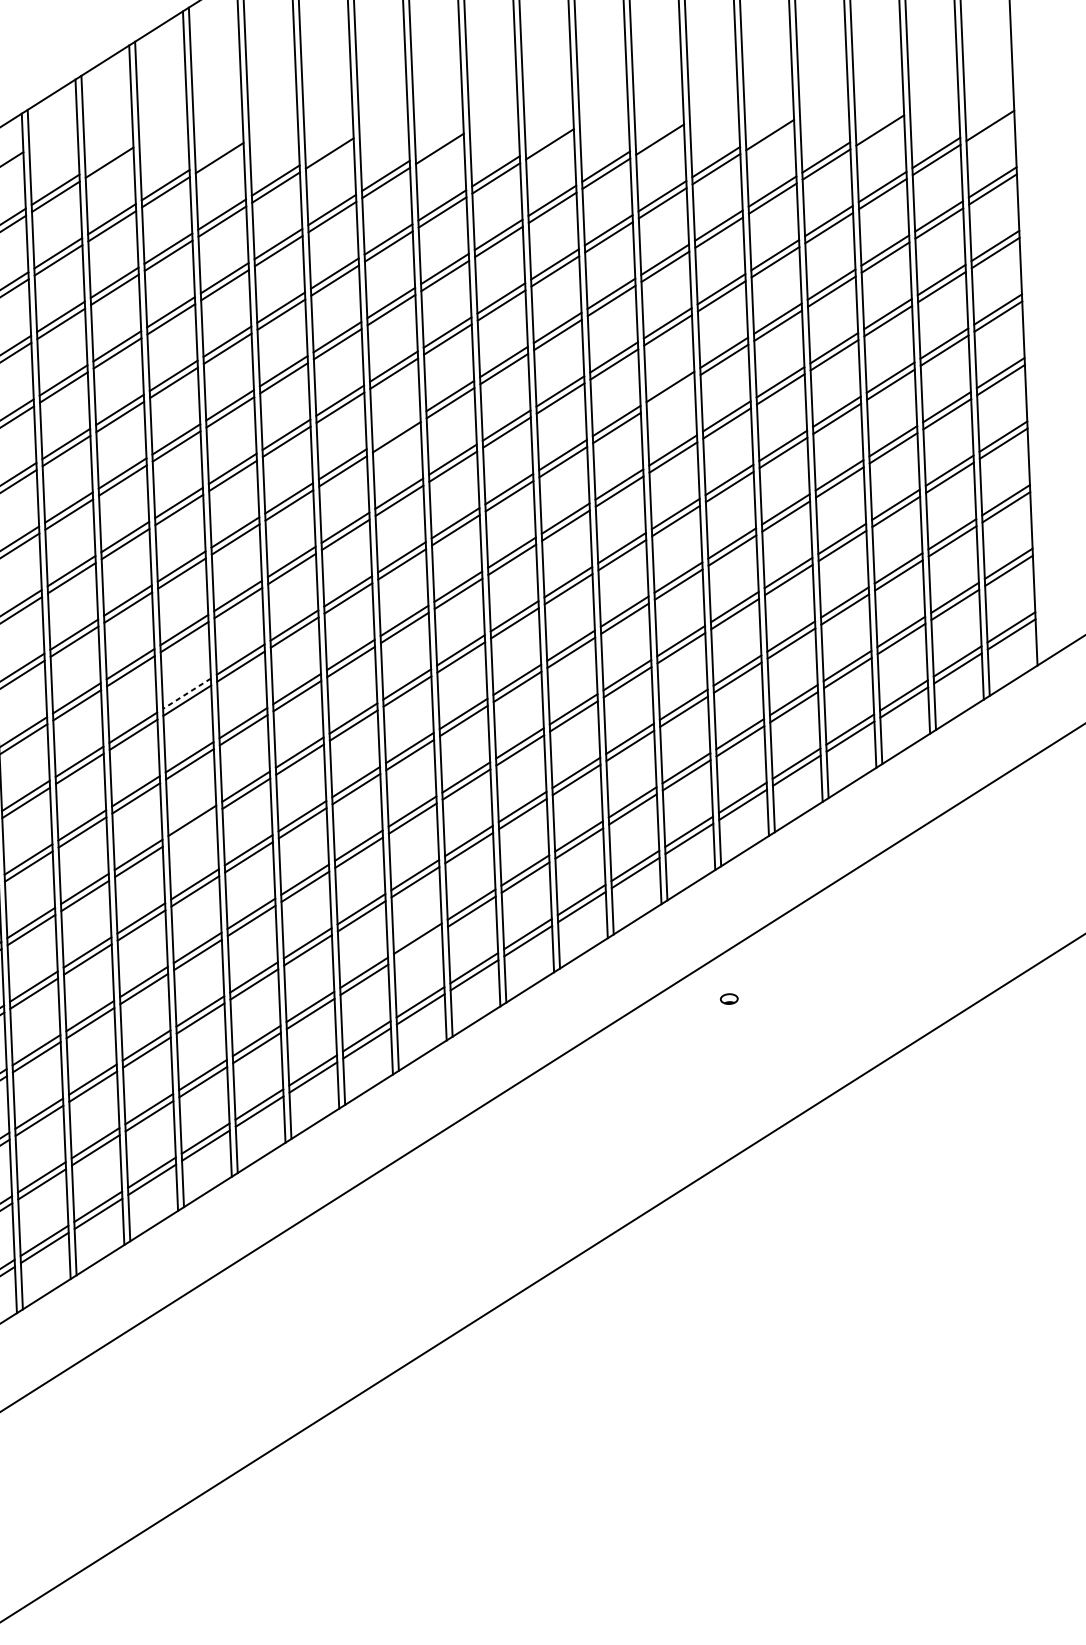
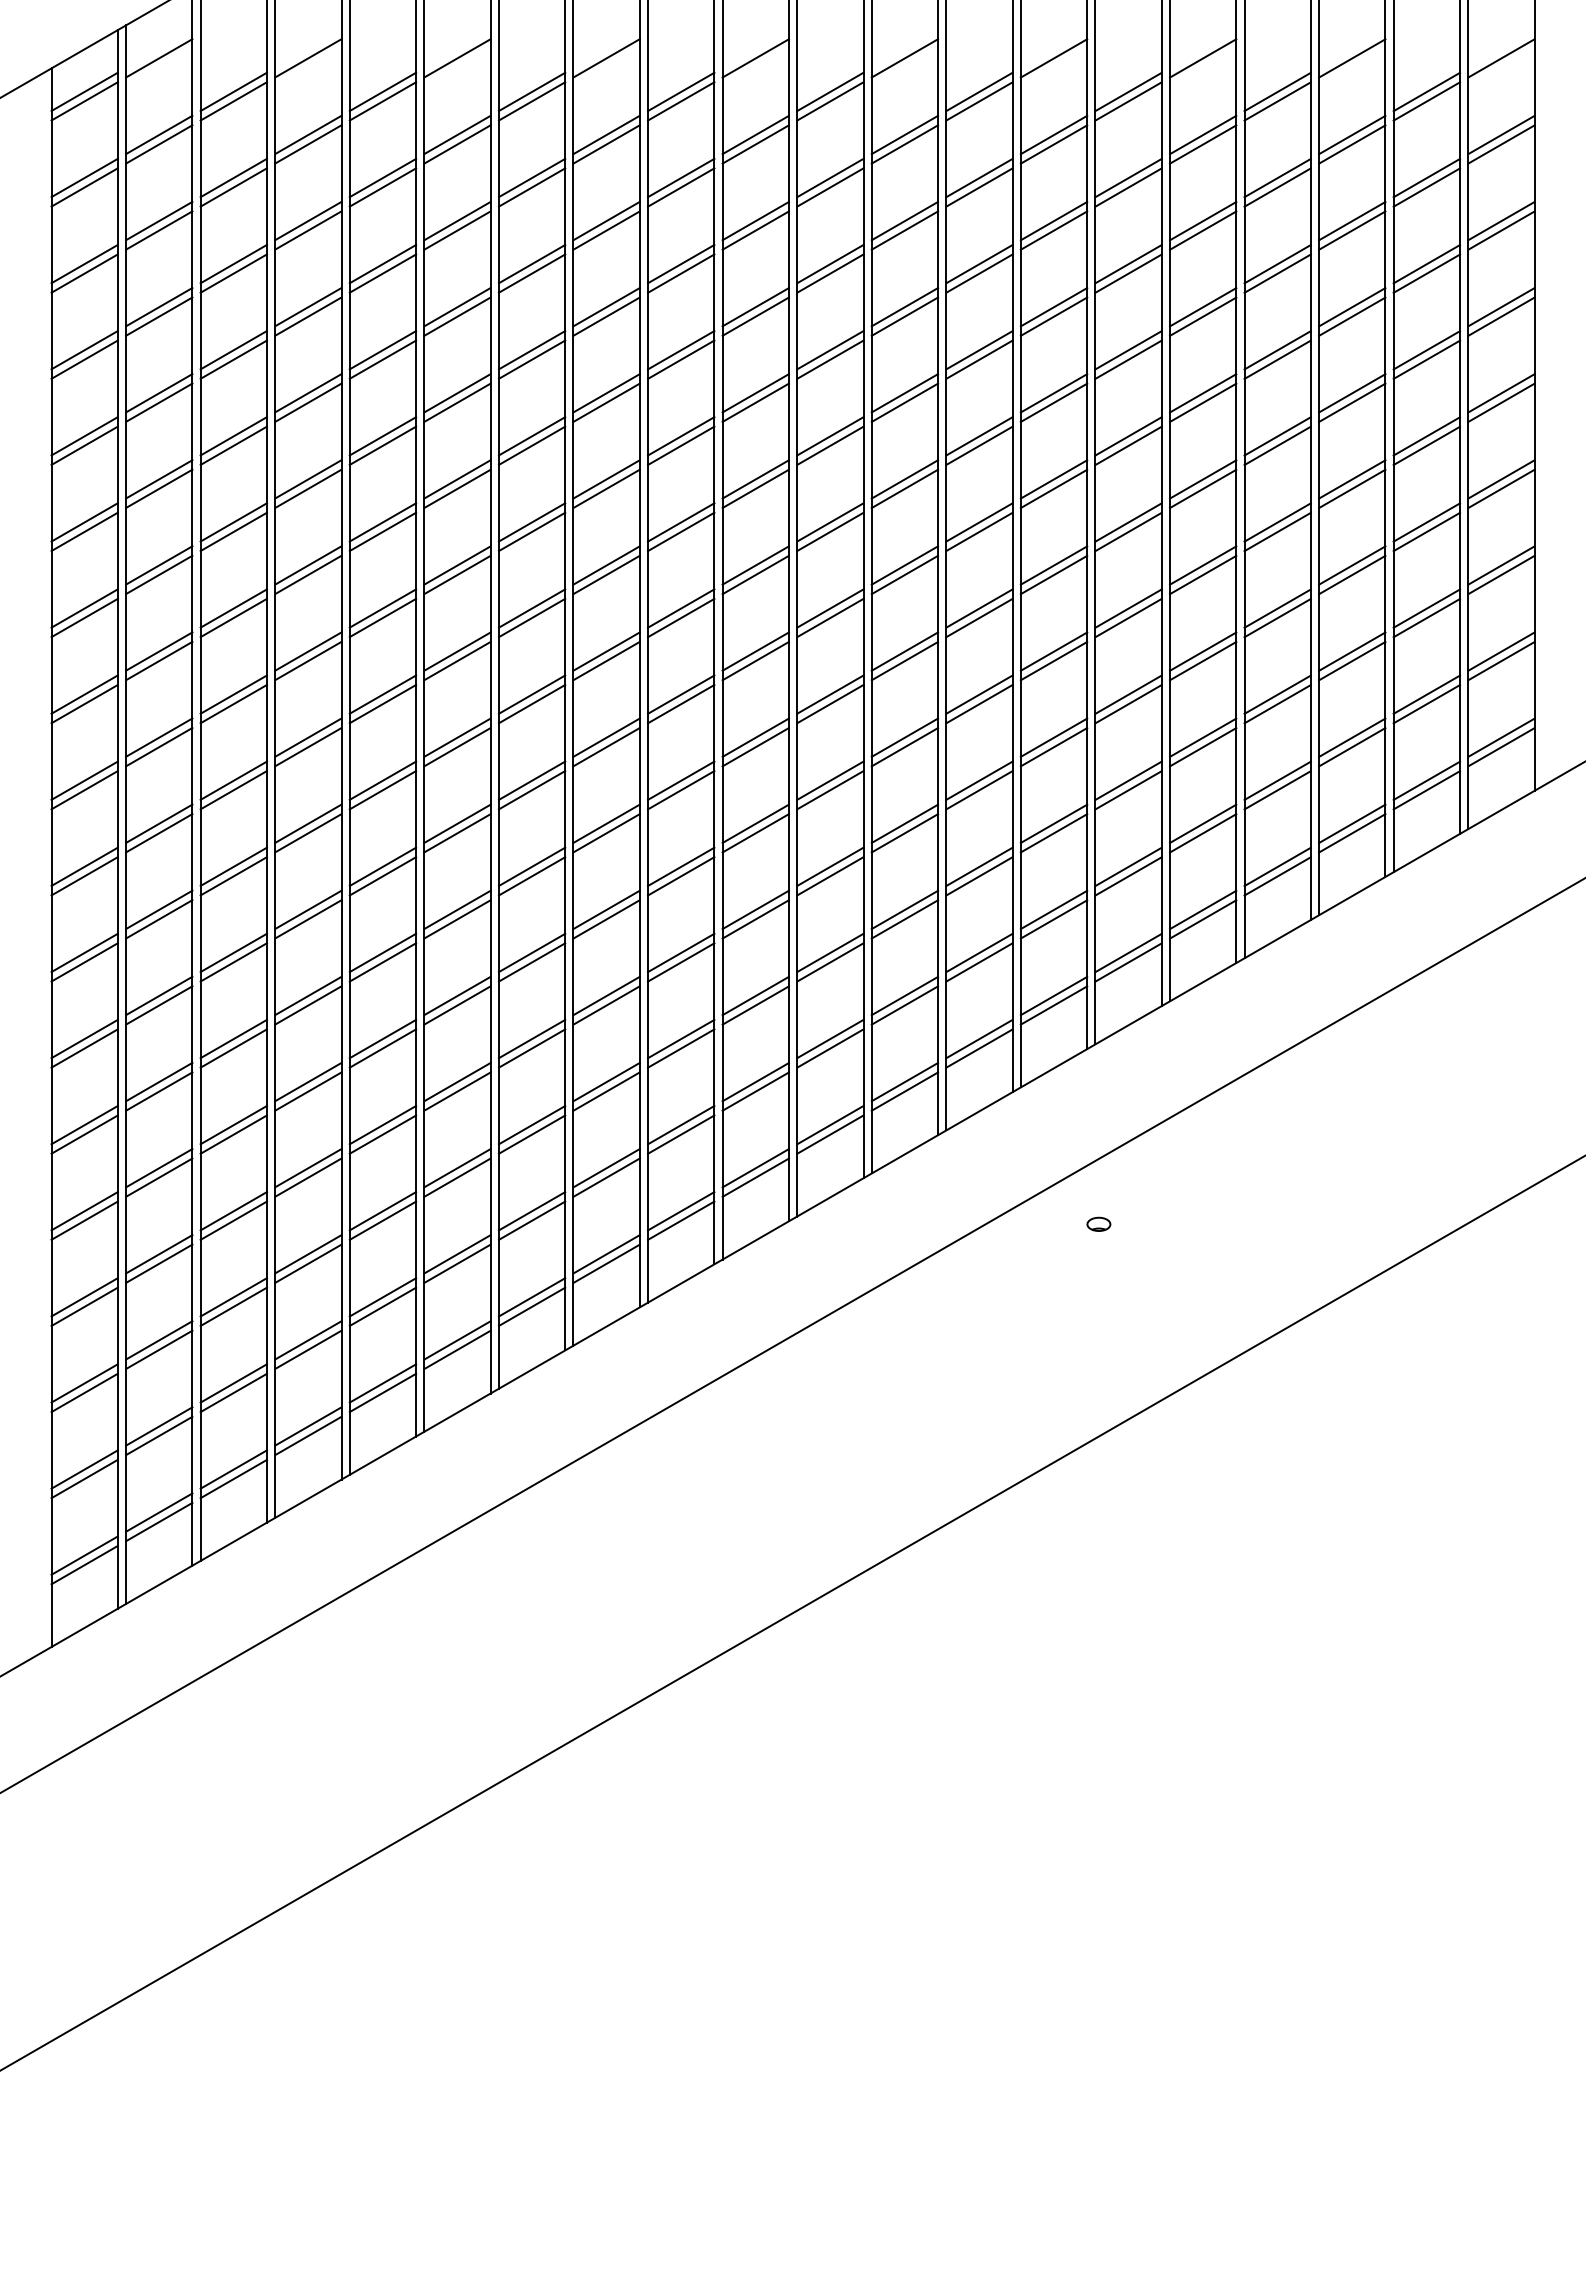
line: (670, 393) -> (1053, 402), added
line: (396, 430) -> (681, 436), added
line: (186, 693) -> (382, 780), dashed -> solid
line: (192, 827) -> (382, 962), added
line: (418, 945) -> (681, 1134), added

